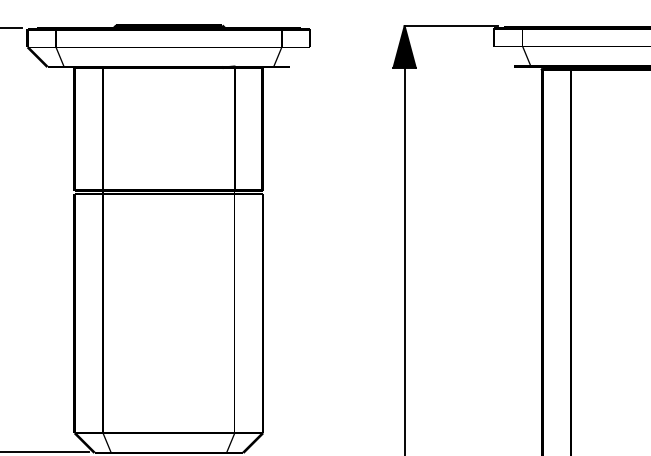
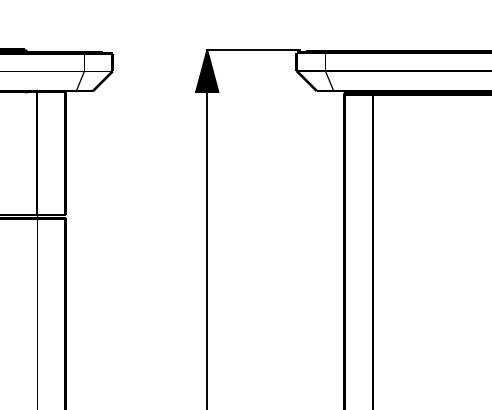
fill: (300, 56) -> (103, 80), added
fill: (504, 56) -> (307, 80), added

